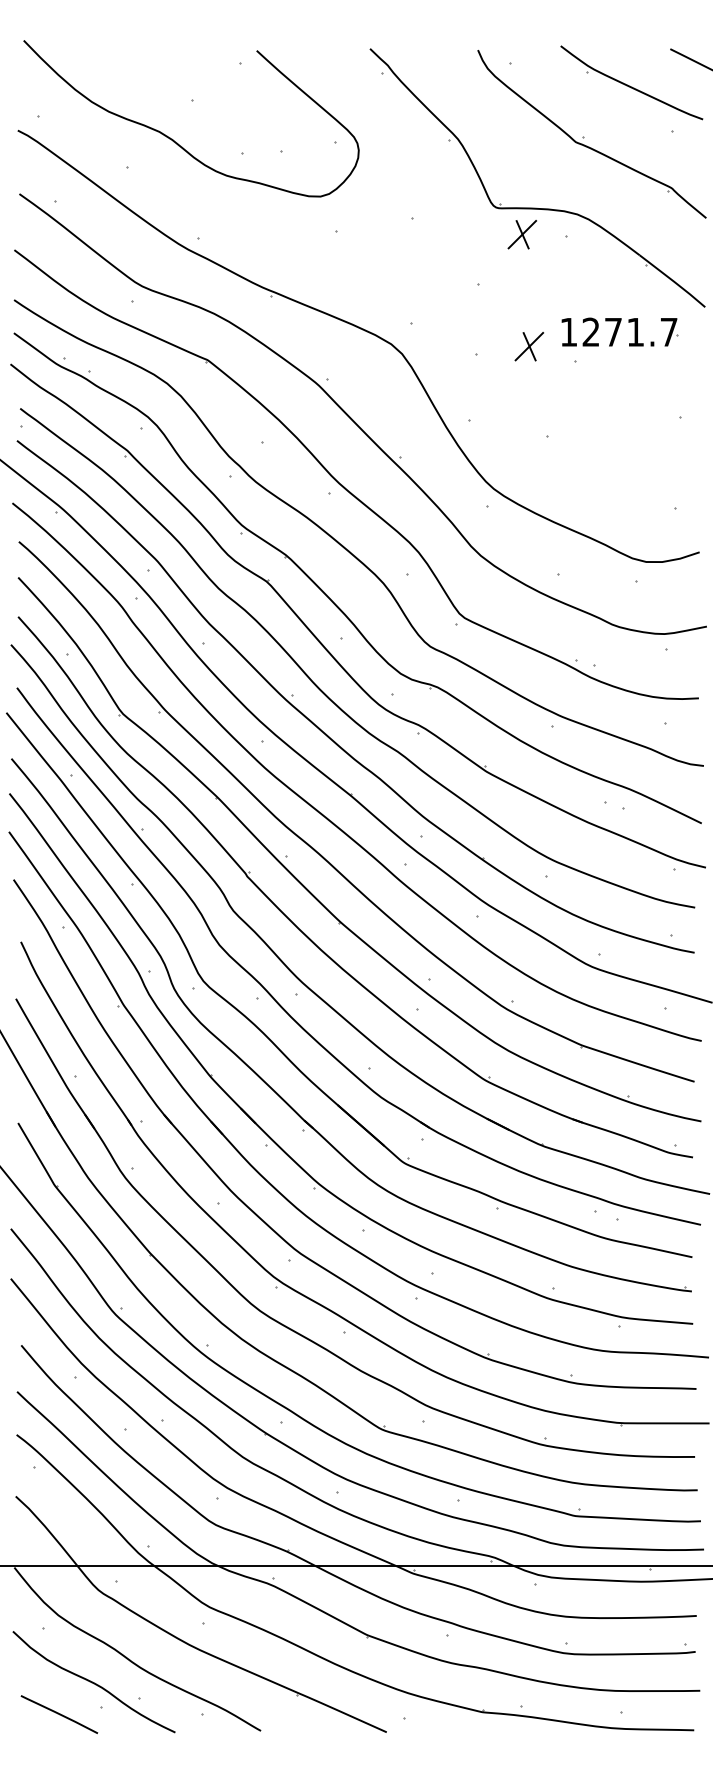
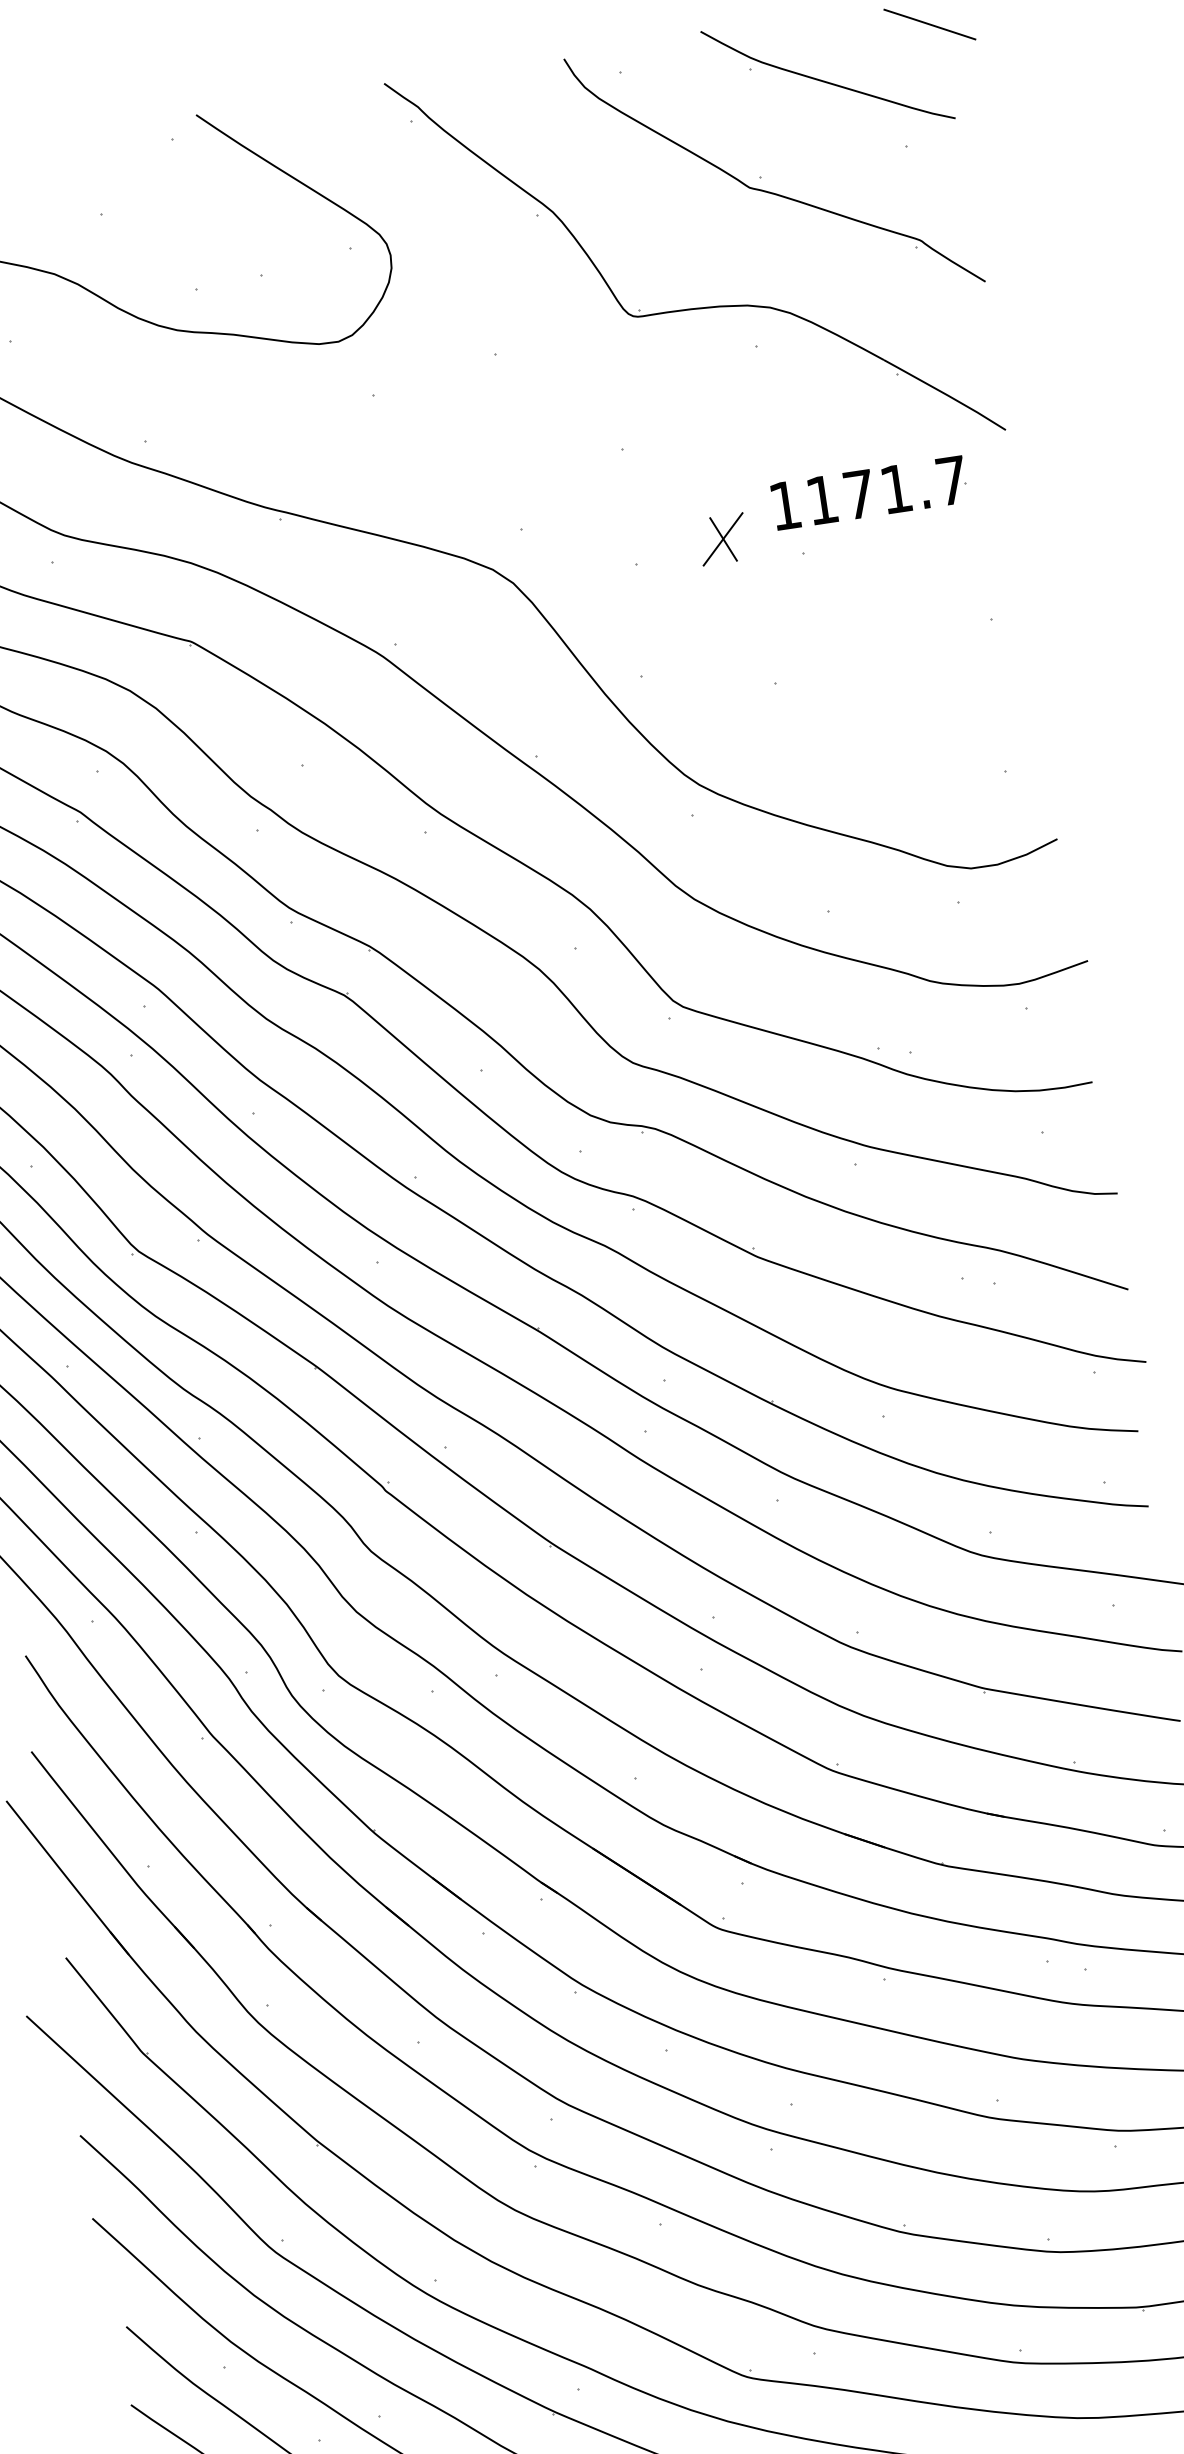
part: (521, 234) -> (682, 354), removed
text: (590, 331) -> (821, 498), 1271.7 -> 1171.7

